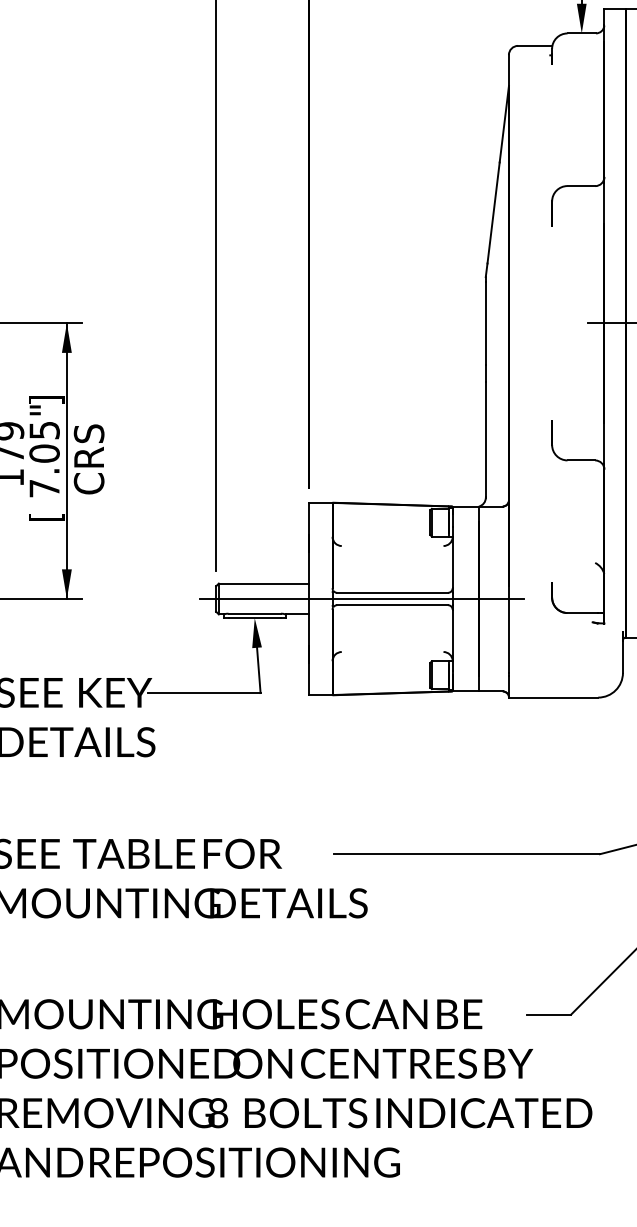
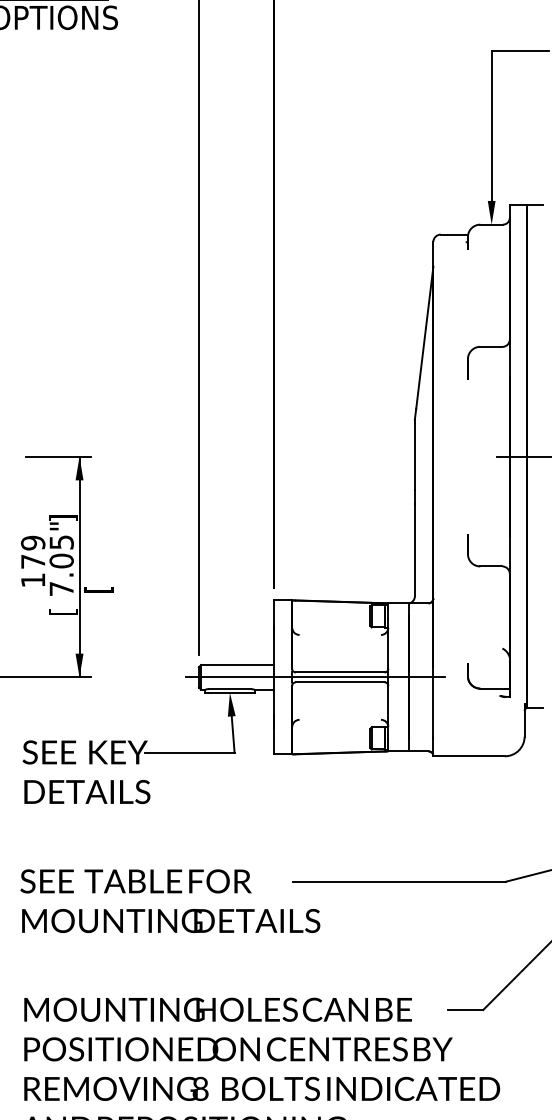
text: (90, 459) -> (98, 565), CRS -> [

